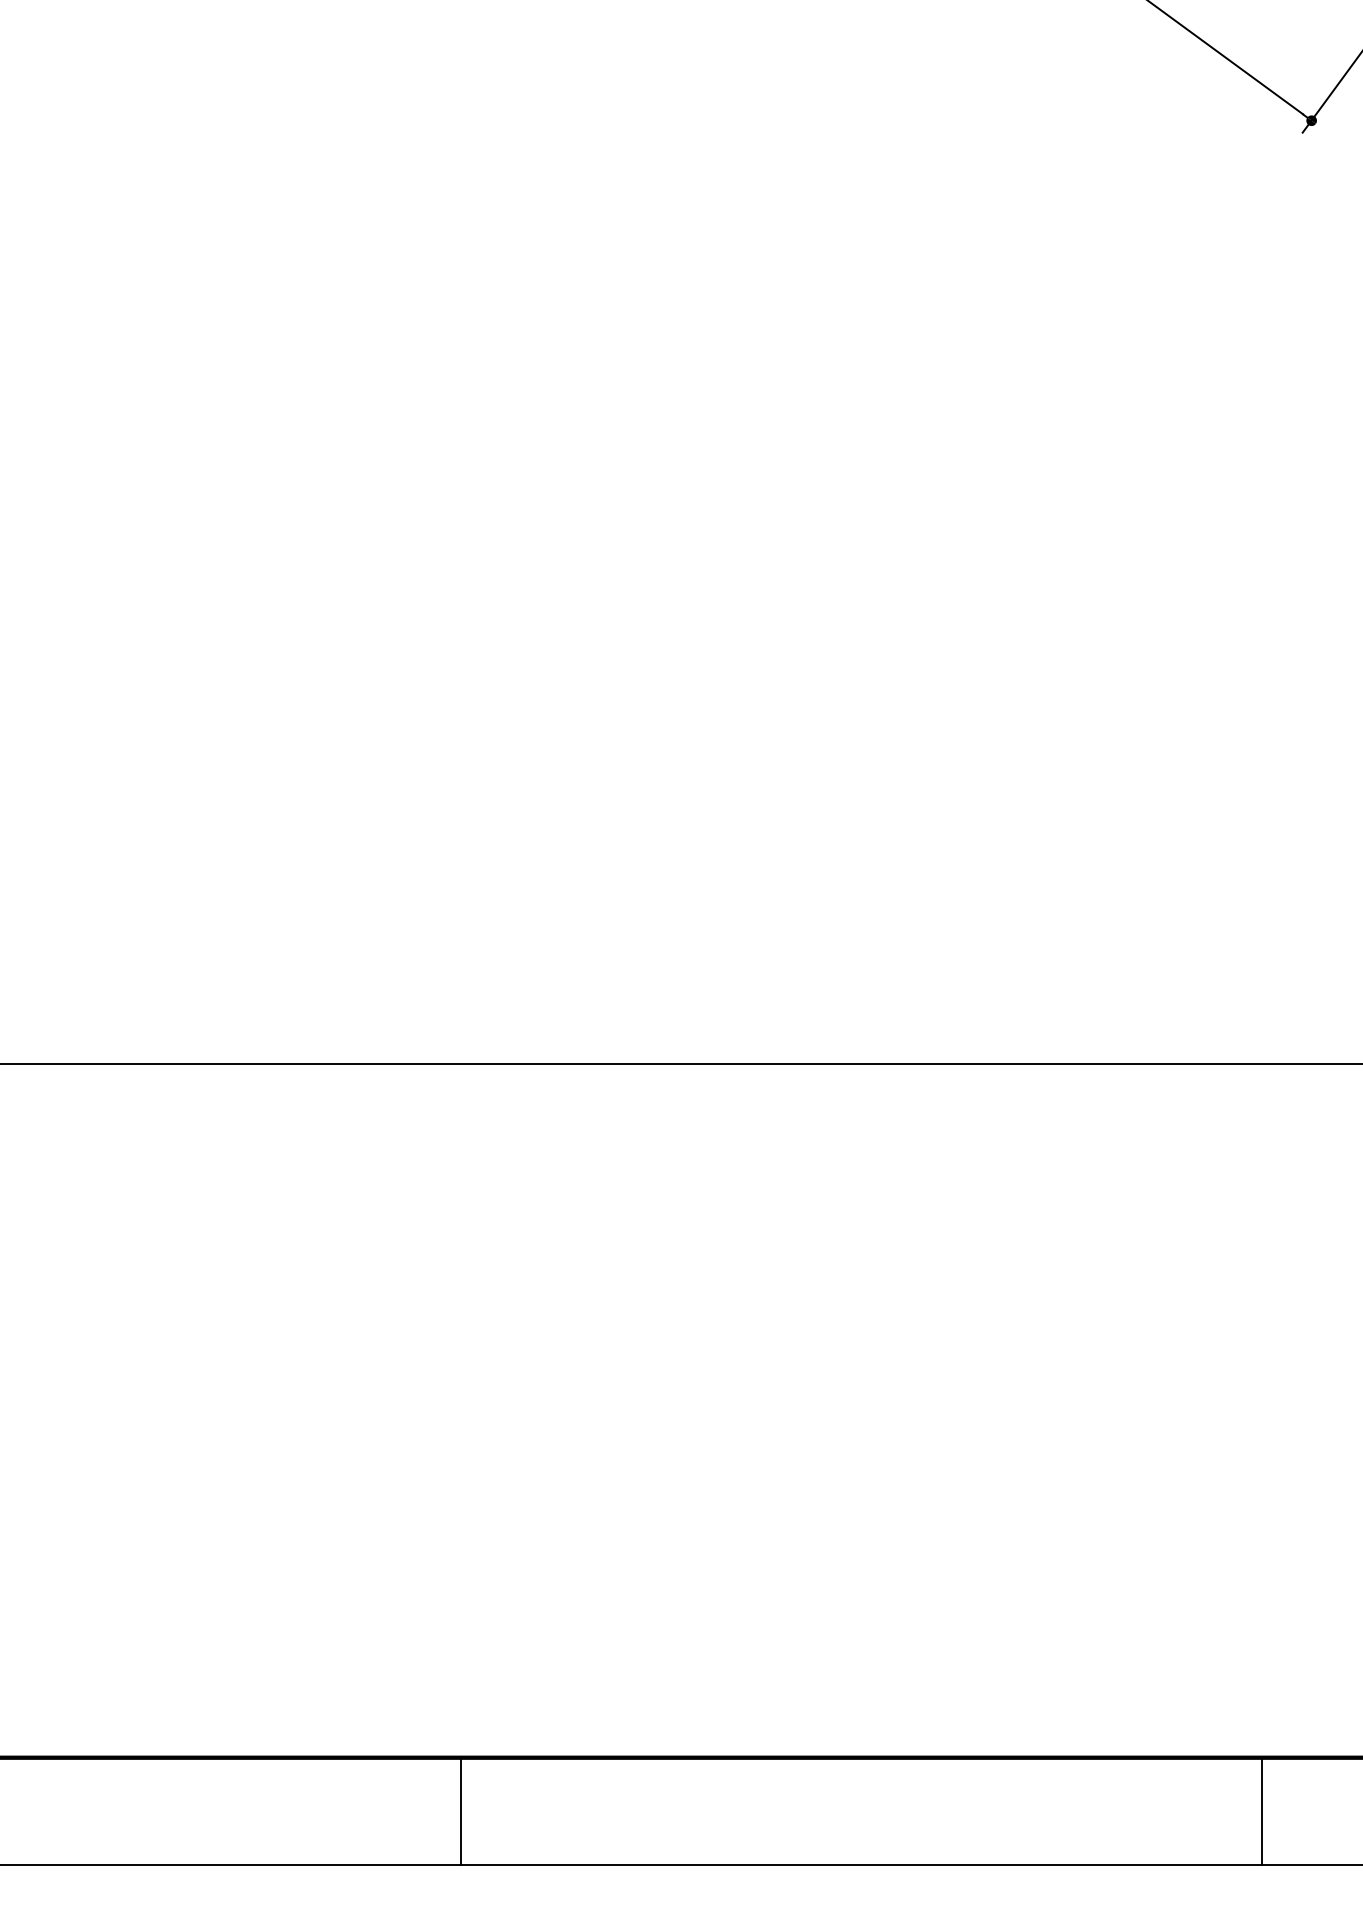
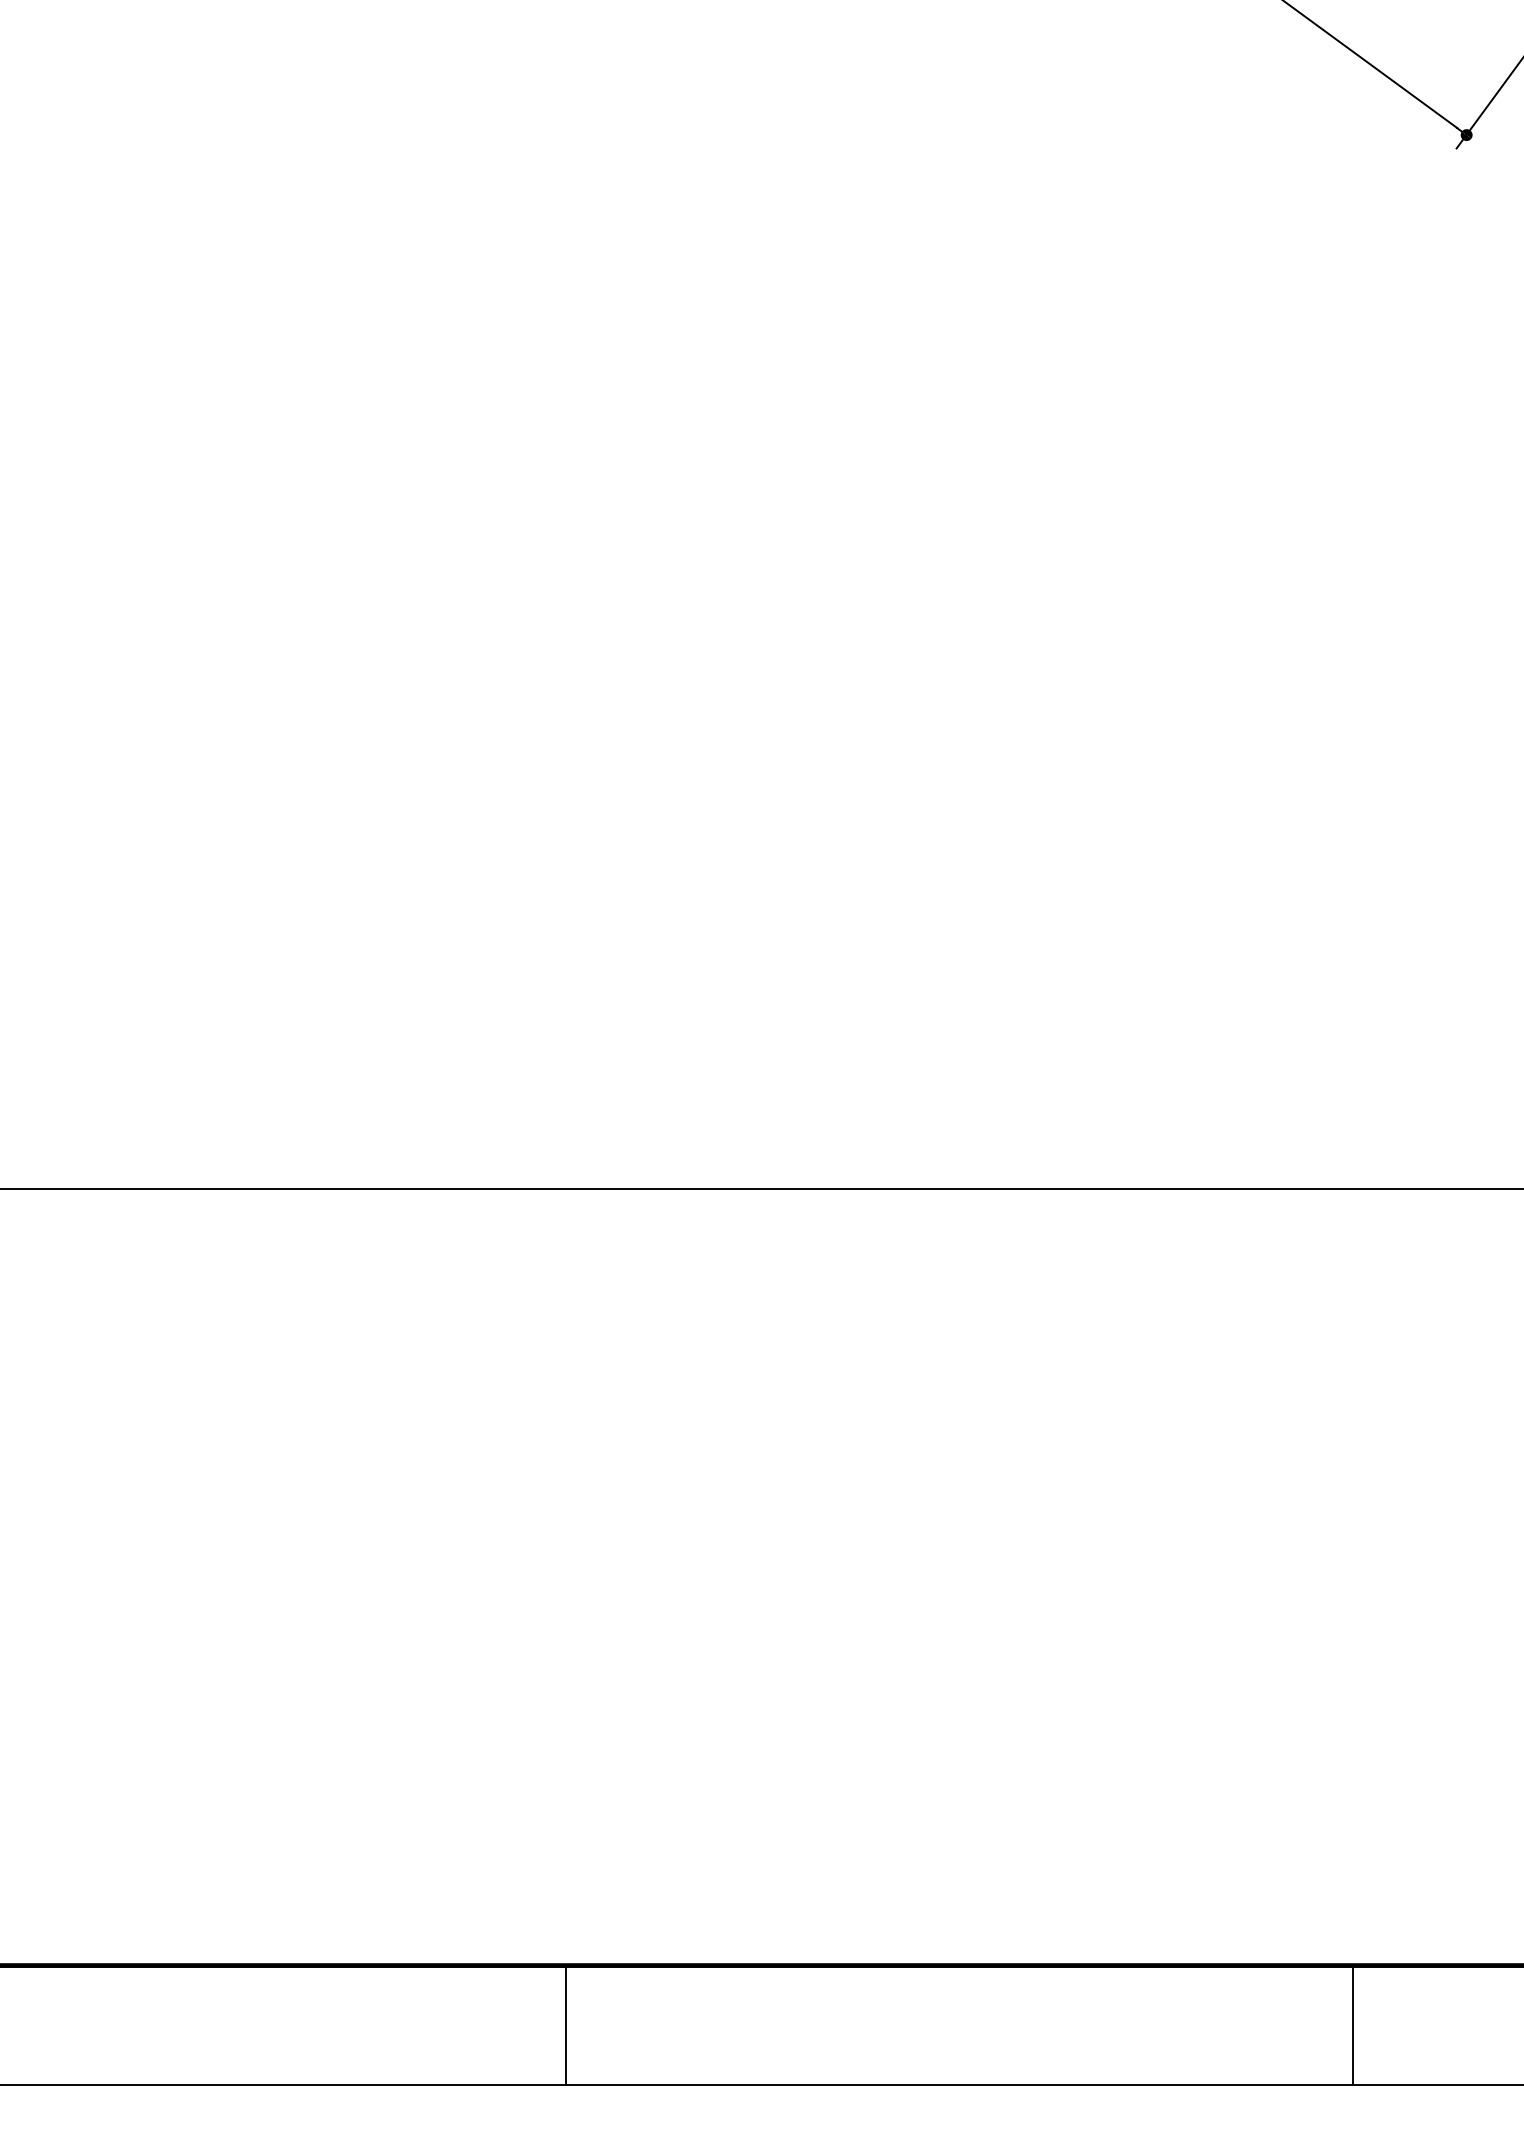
line: (461, 1810) -> (566, 2024), moved
line: (1261, 1810) -> (1352, 2024), moved

